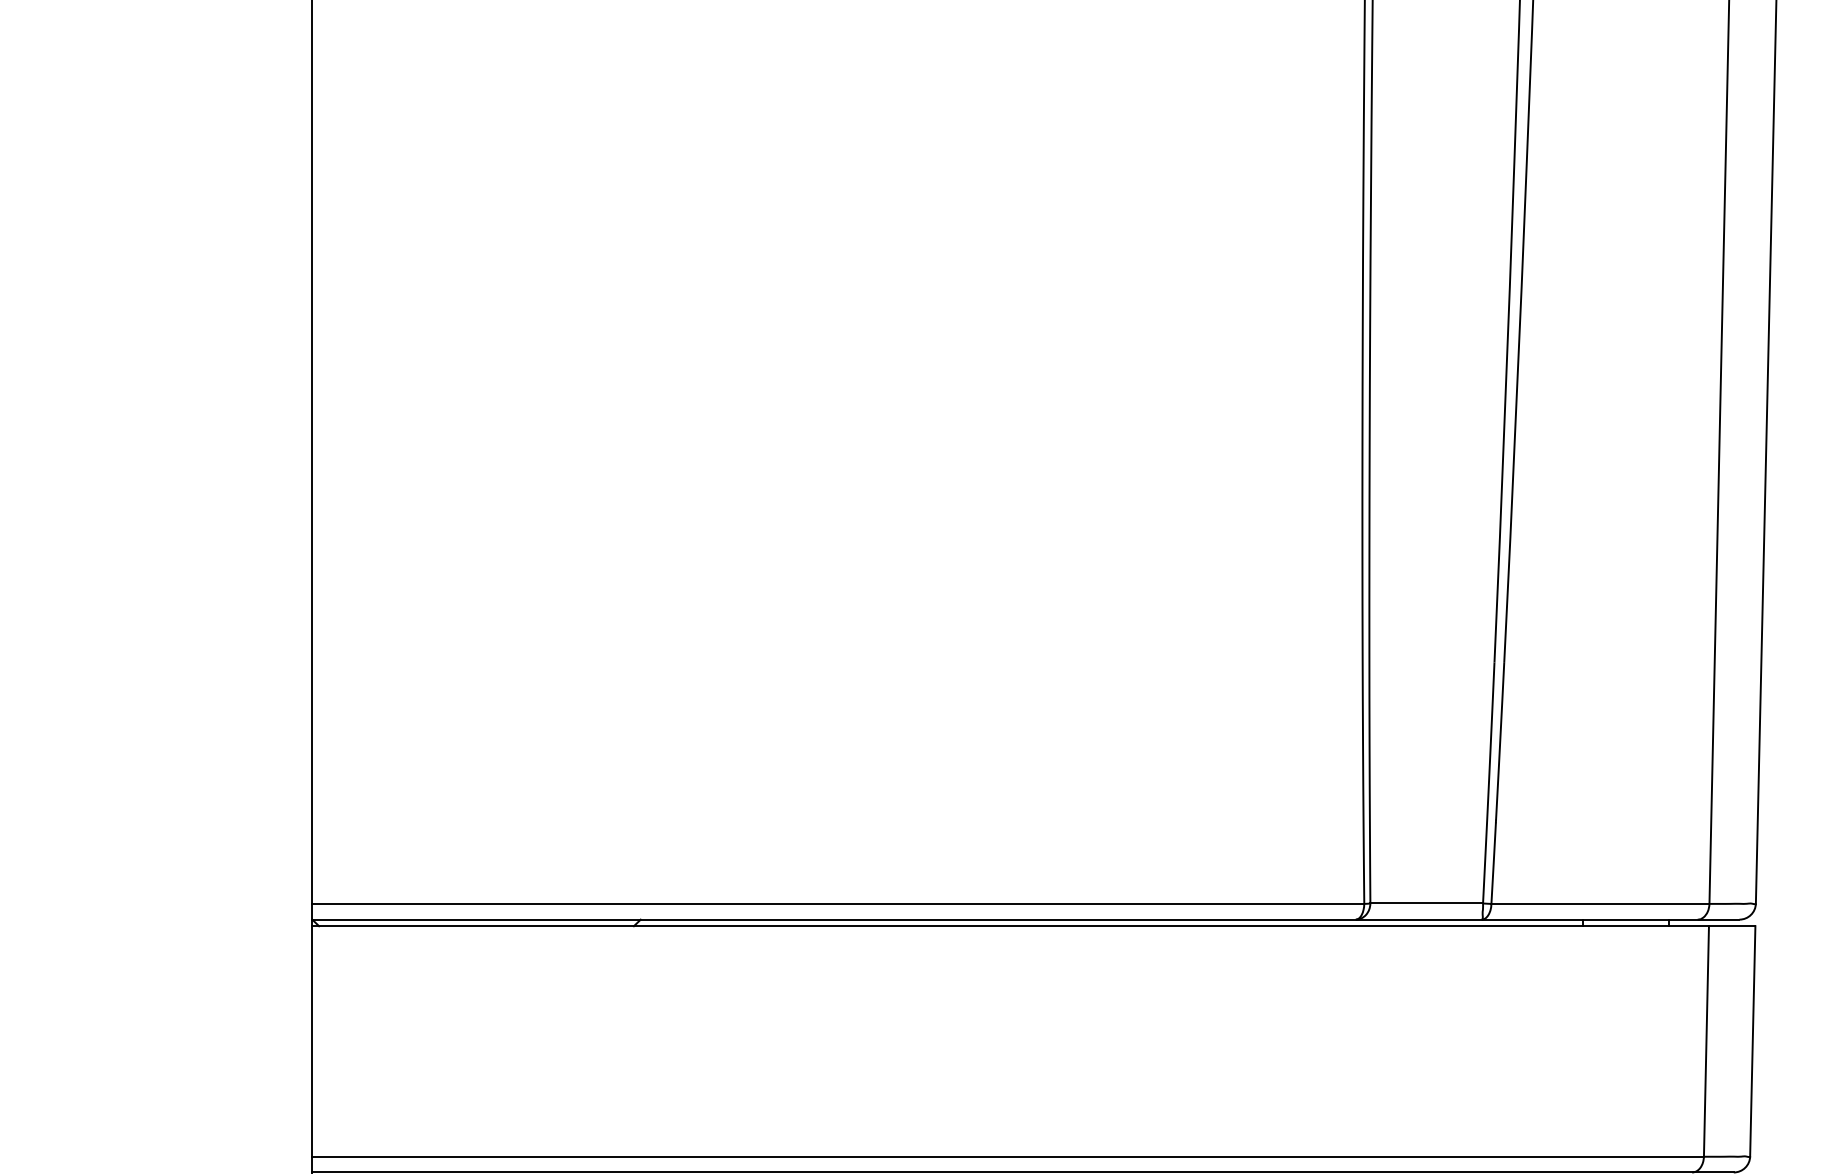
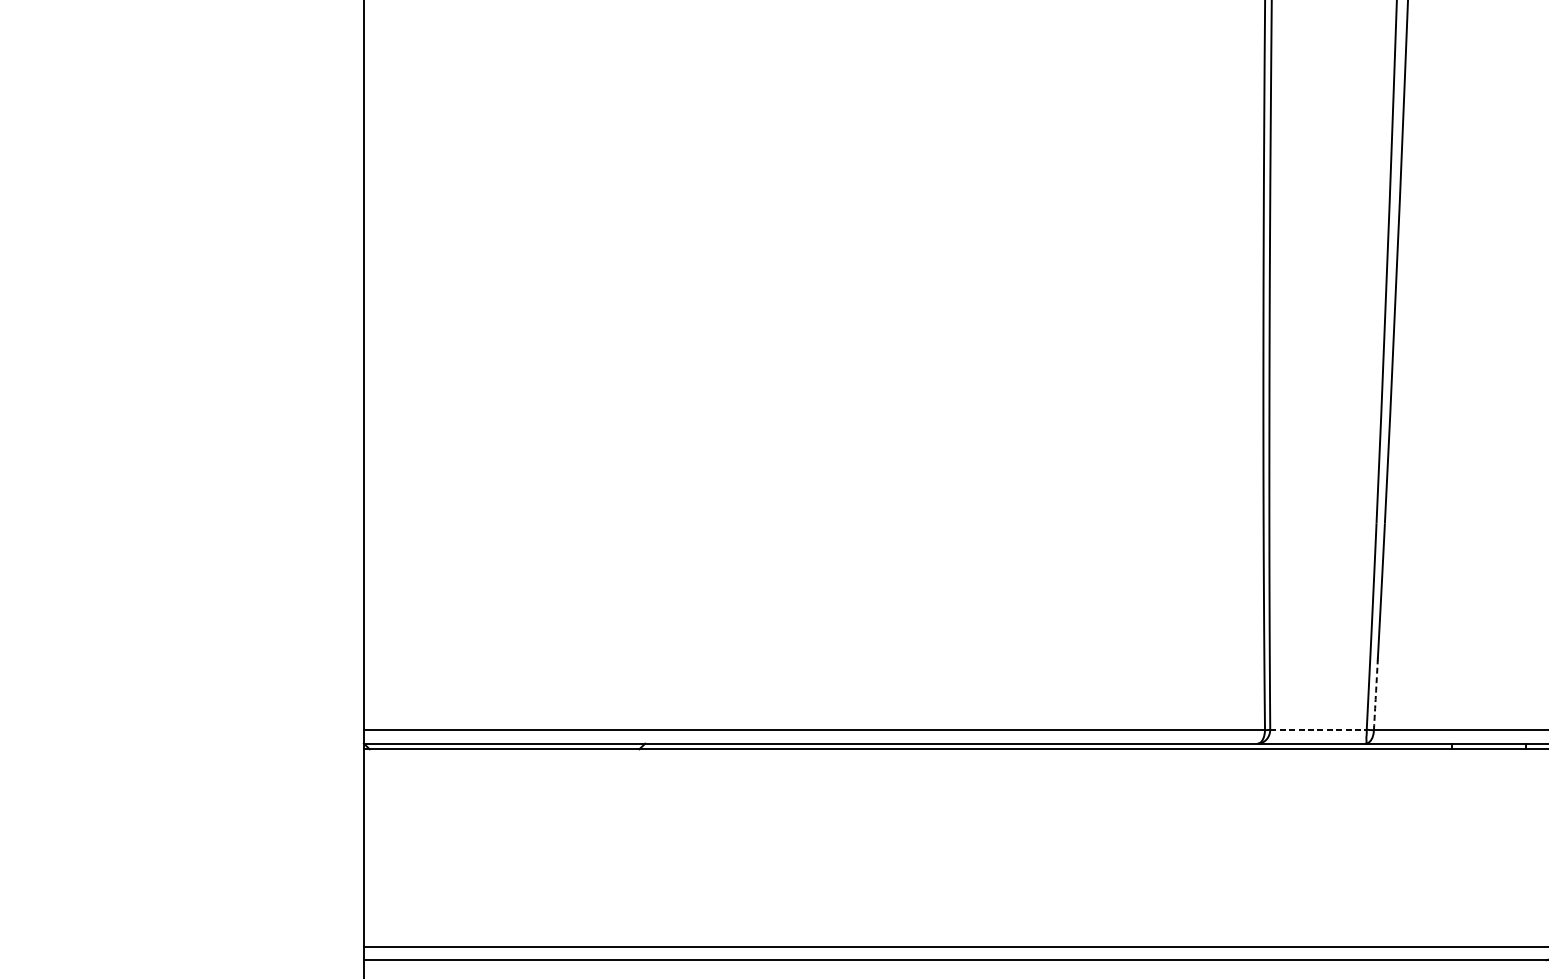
arc: (1493, 863) -> (1375, 695), solid -> dashed
line: (1427, 903) -> (1319, 729), solid -> dashed

